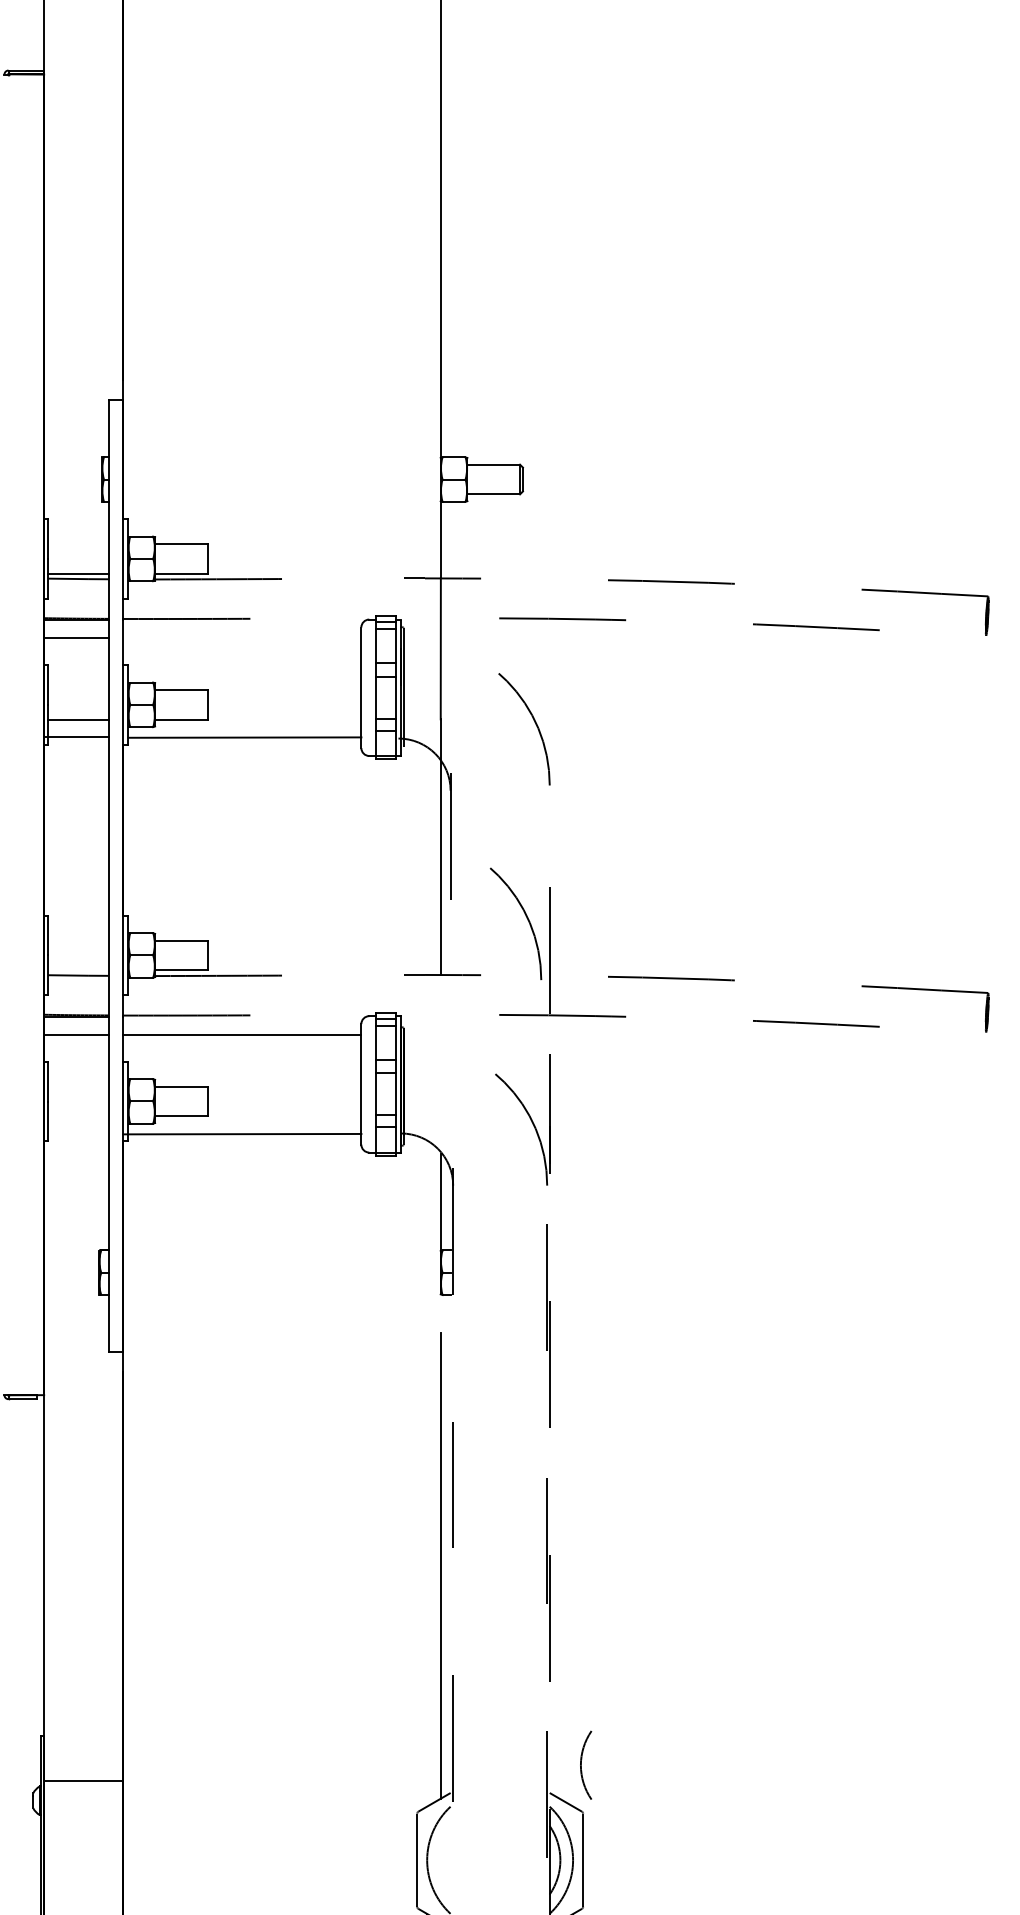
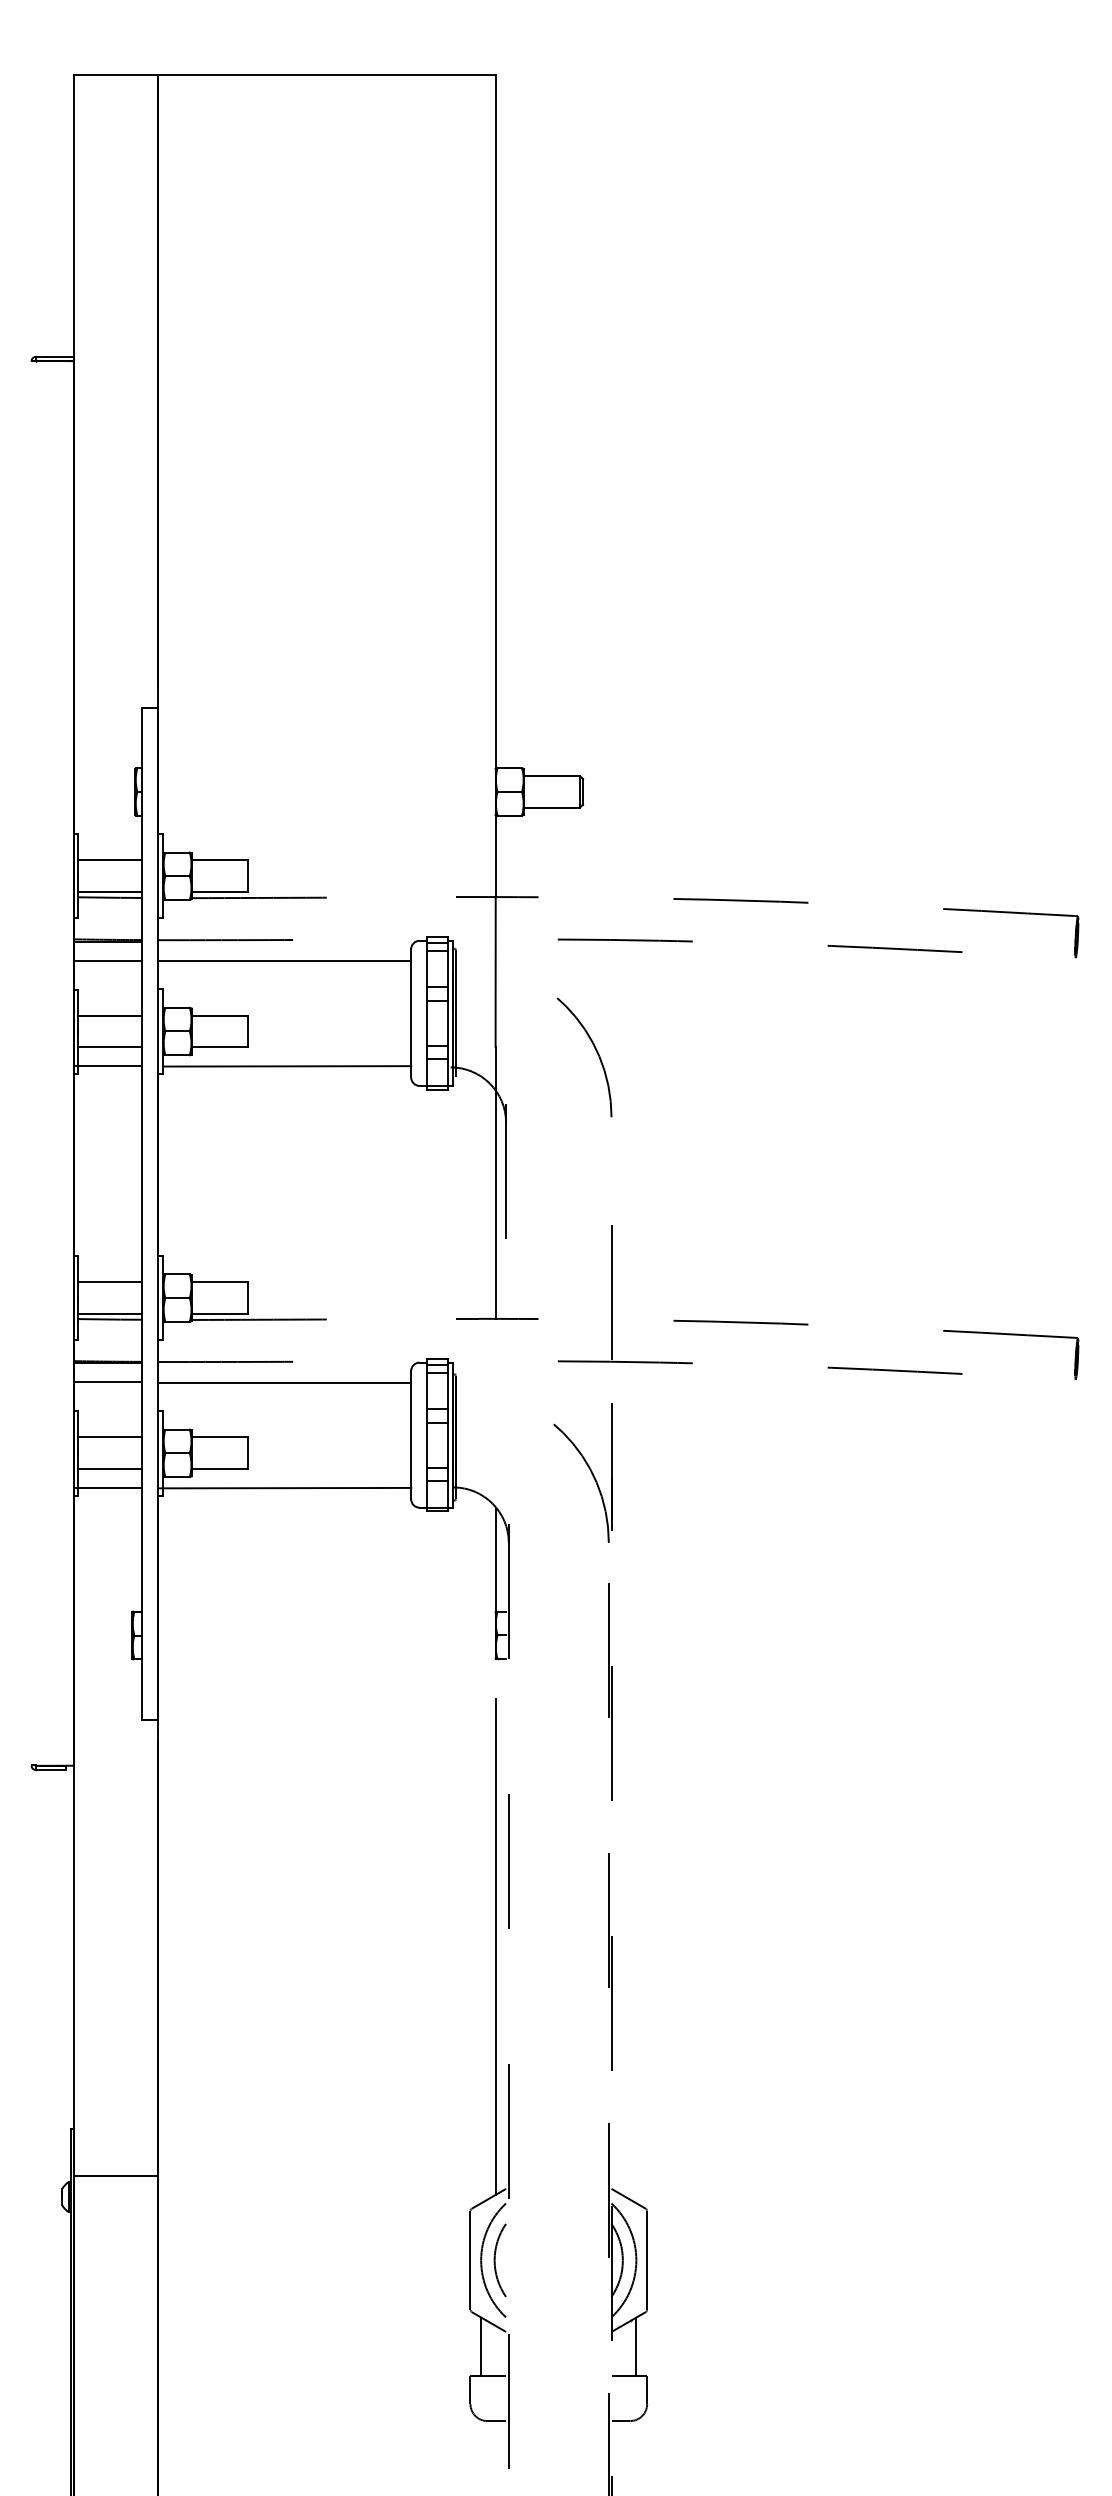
line: (77, 544) -> (109, 860), added
line: (242, 638) -> (284, 960), added
line: (77, 689) -> (109, 1015), added
arc: (527, 919) -> (587, 1259), removed
line: (77, 940) -> (109, 1282), added
line: (77, 969) -> (109, 1313), added
line: (77, 1086) -> (109, 1437), added
line: (77, 1116) -> (109, 1469), added
line: (75, 1133) -> (107, 1487), added
arc: (581, 1765) -> (495, 2260), moved

